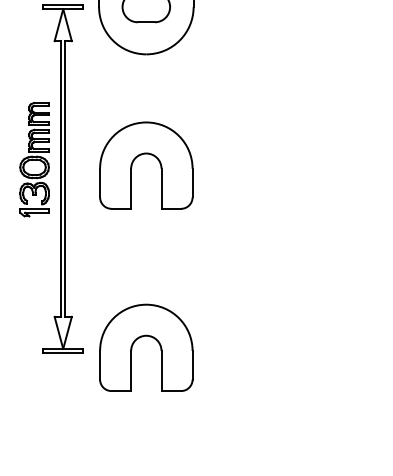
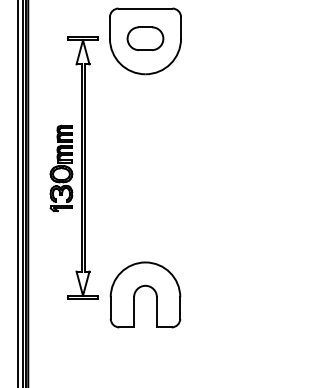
part: (142, 155) -> (142, 150), removed
part: (34, 159) -> (61, 168), moved

